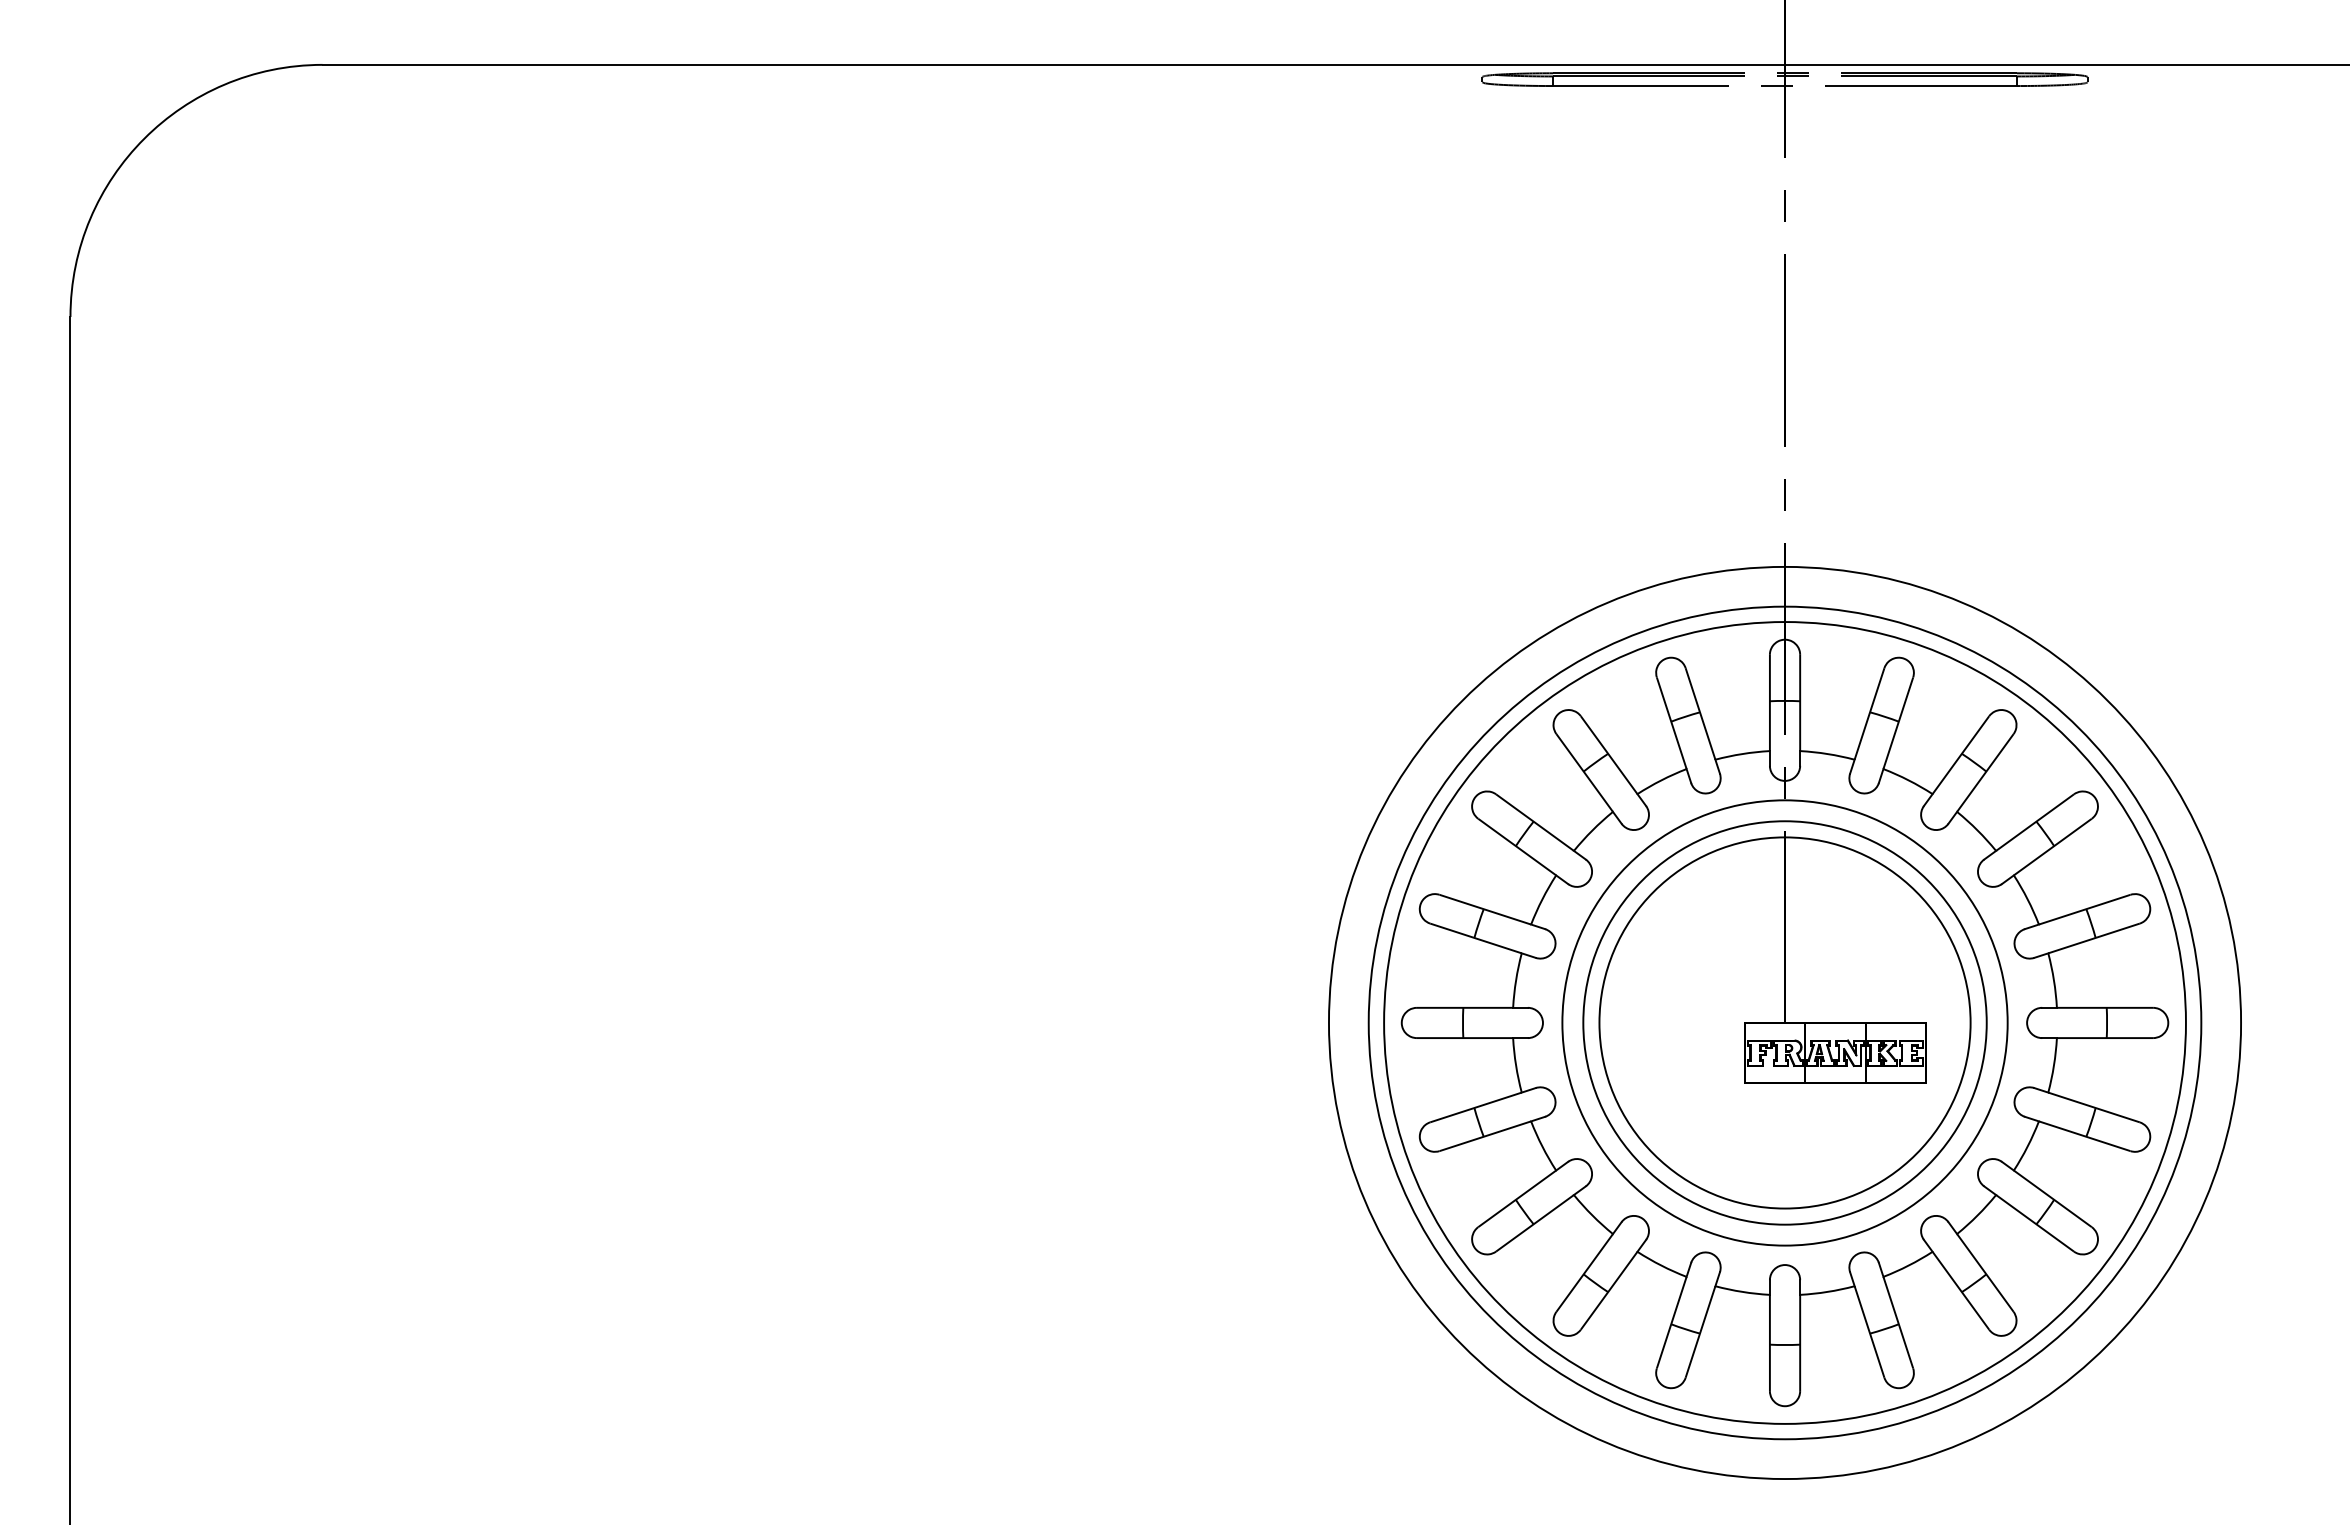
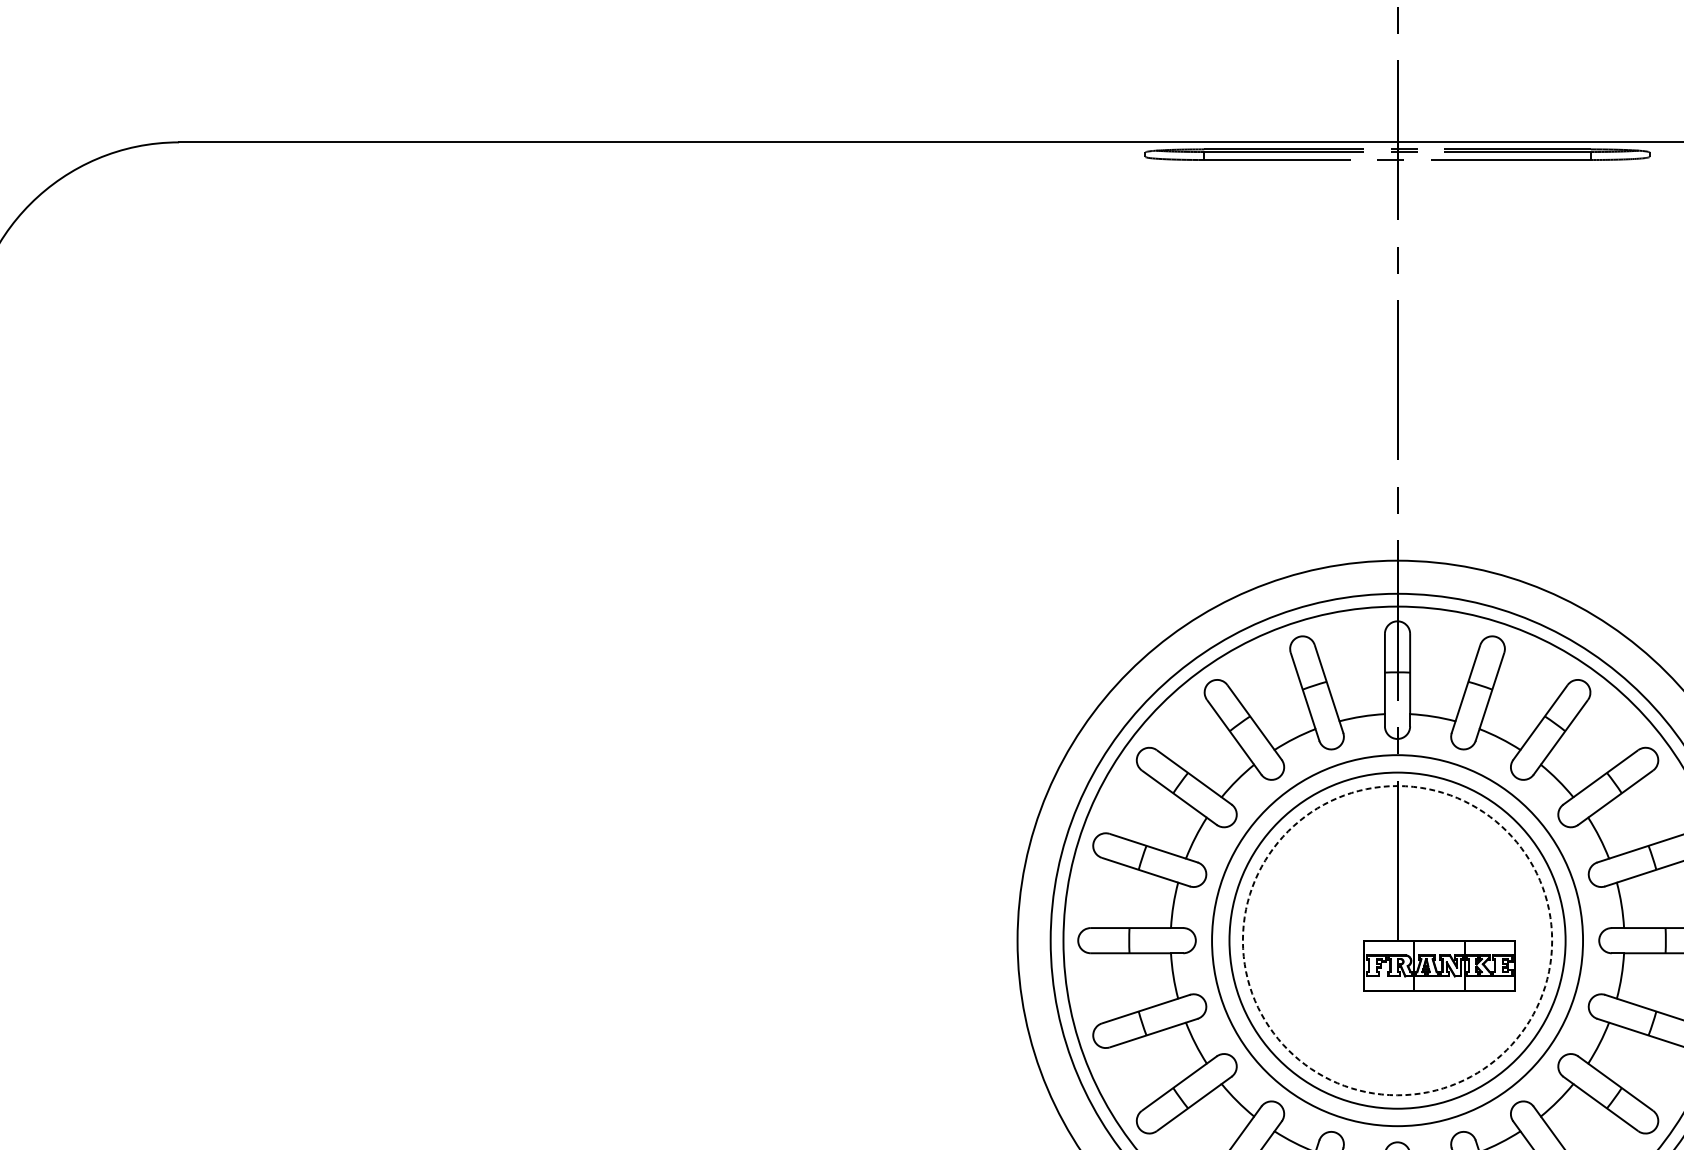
circle: (1784, 1022) -> (1397, 940), solid -> dashed

